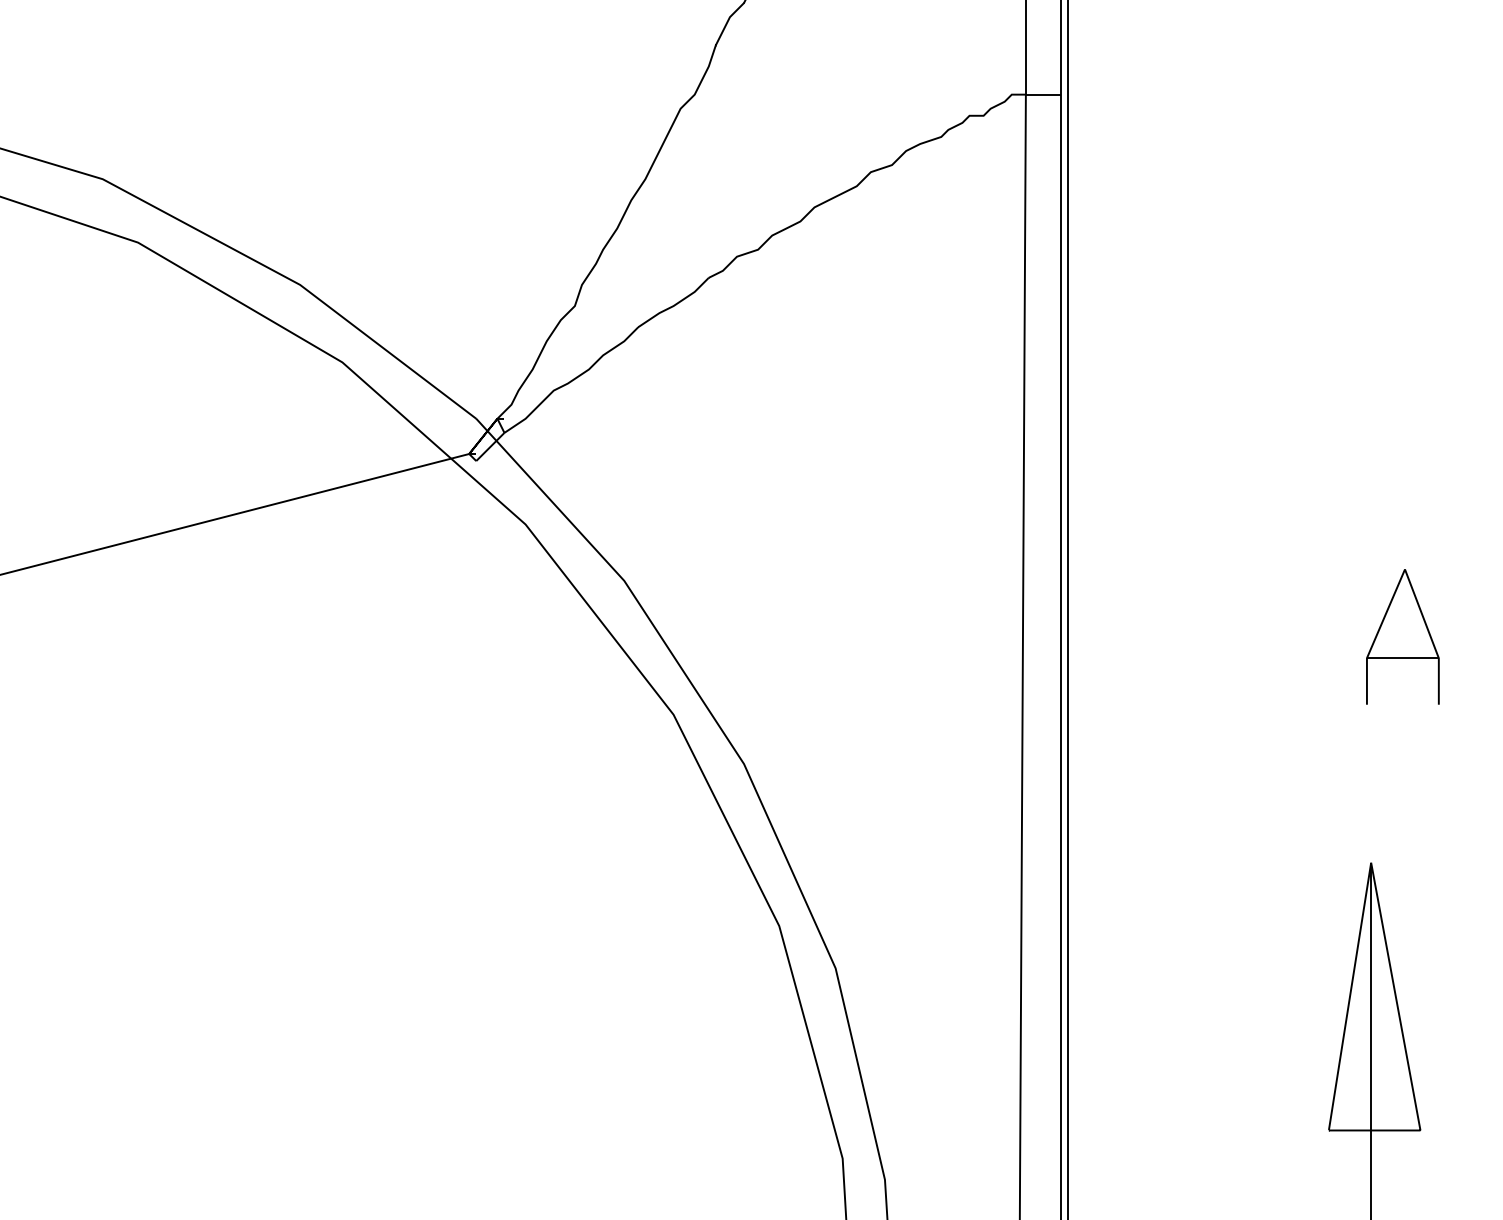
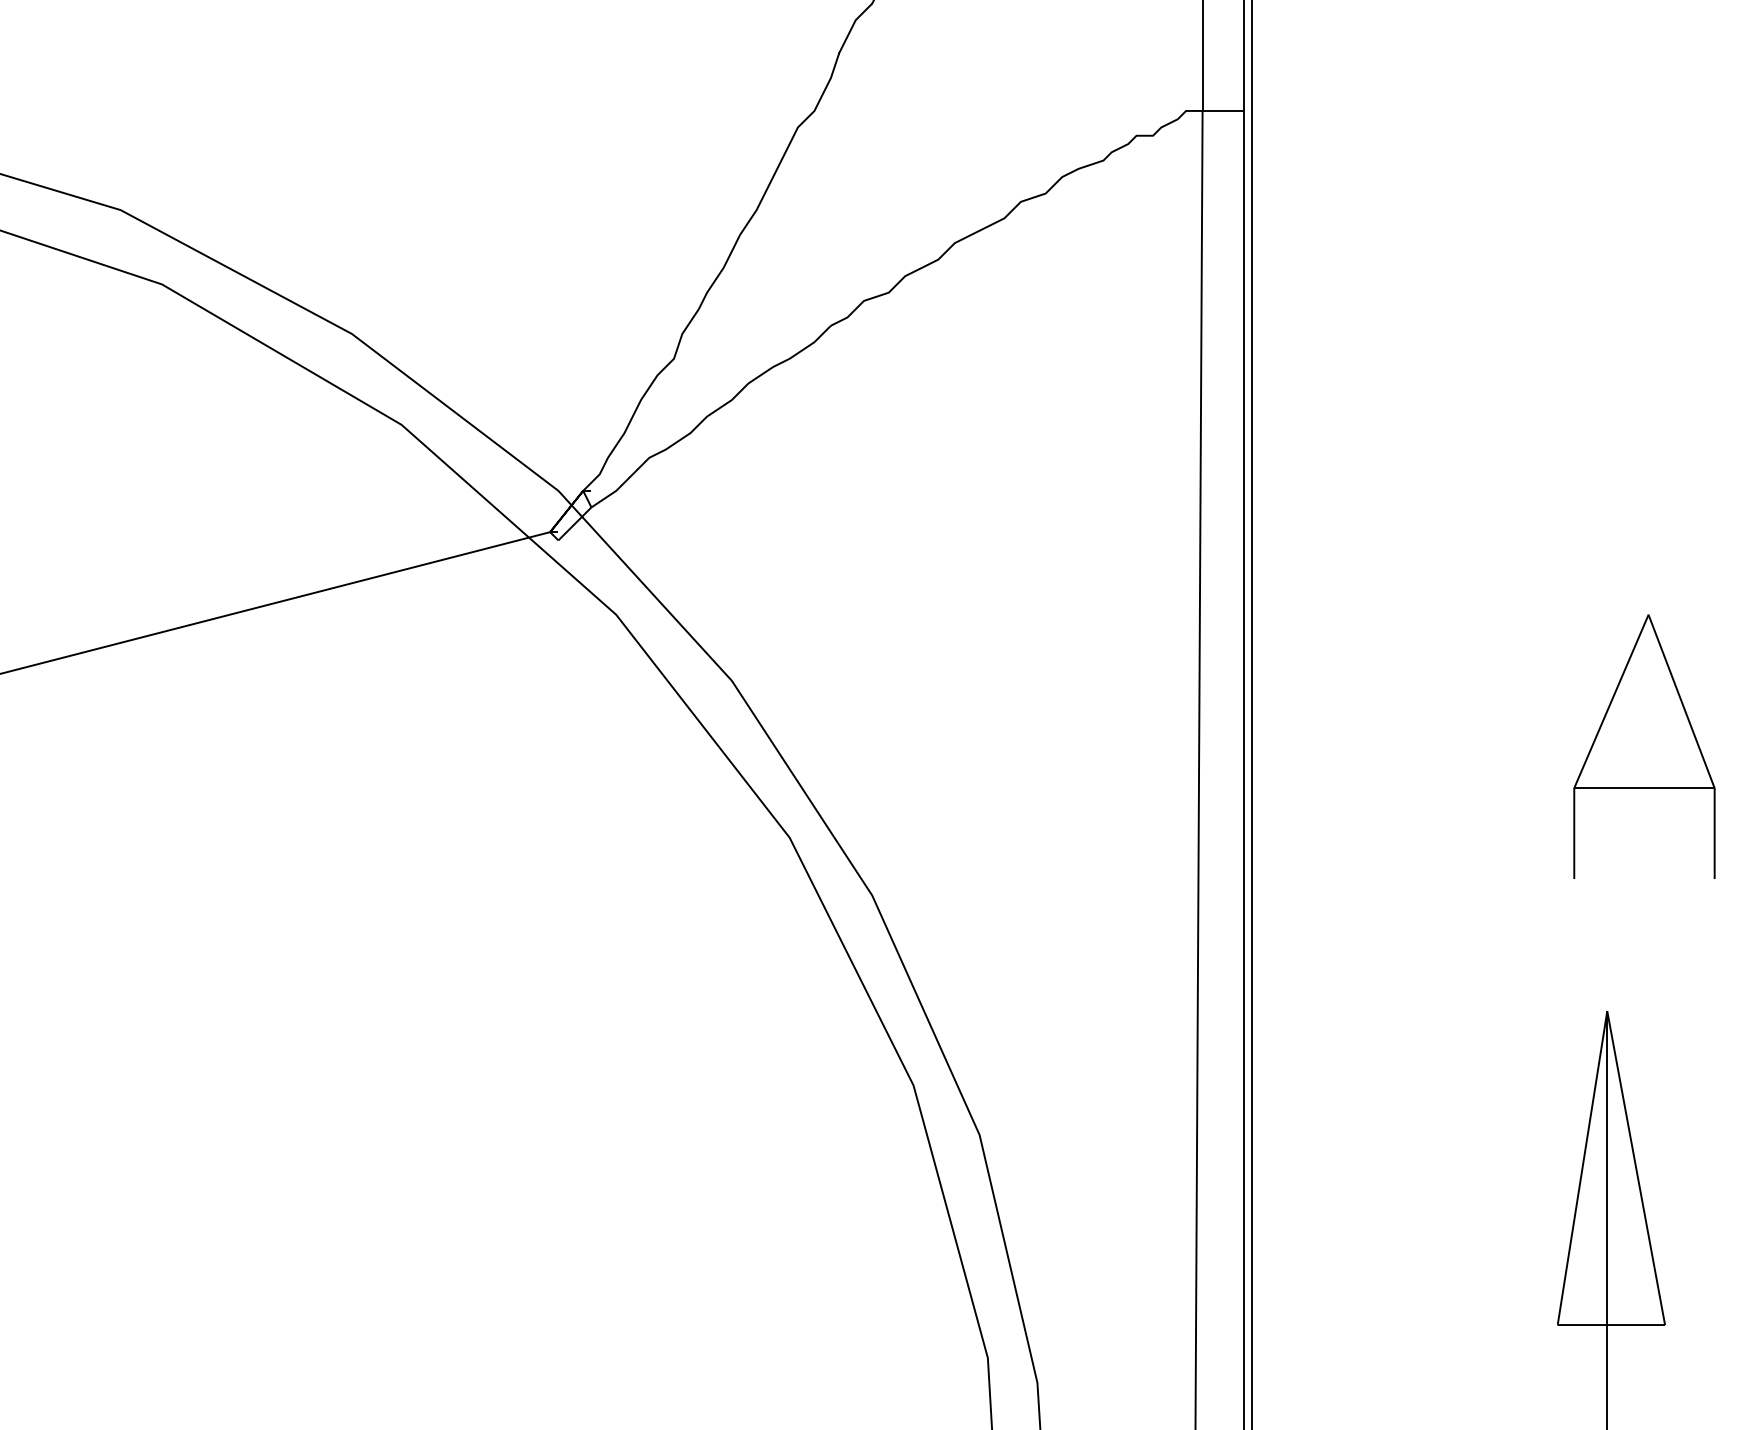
part: (1402, 636) -> (1644, 746), size x1.67

